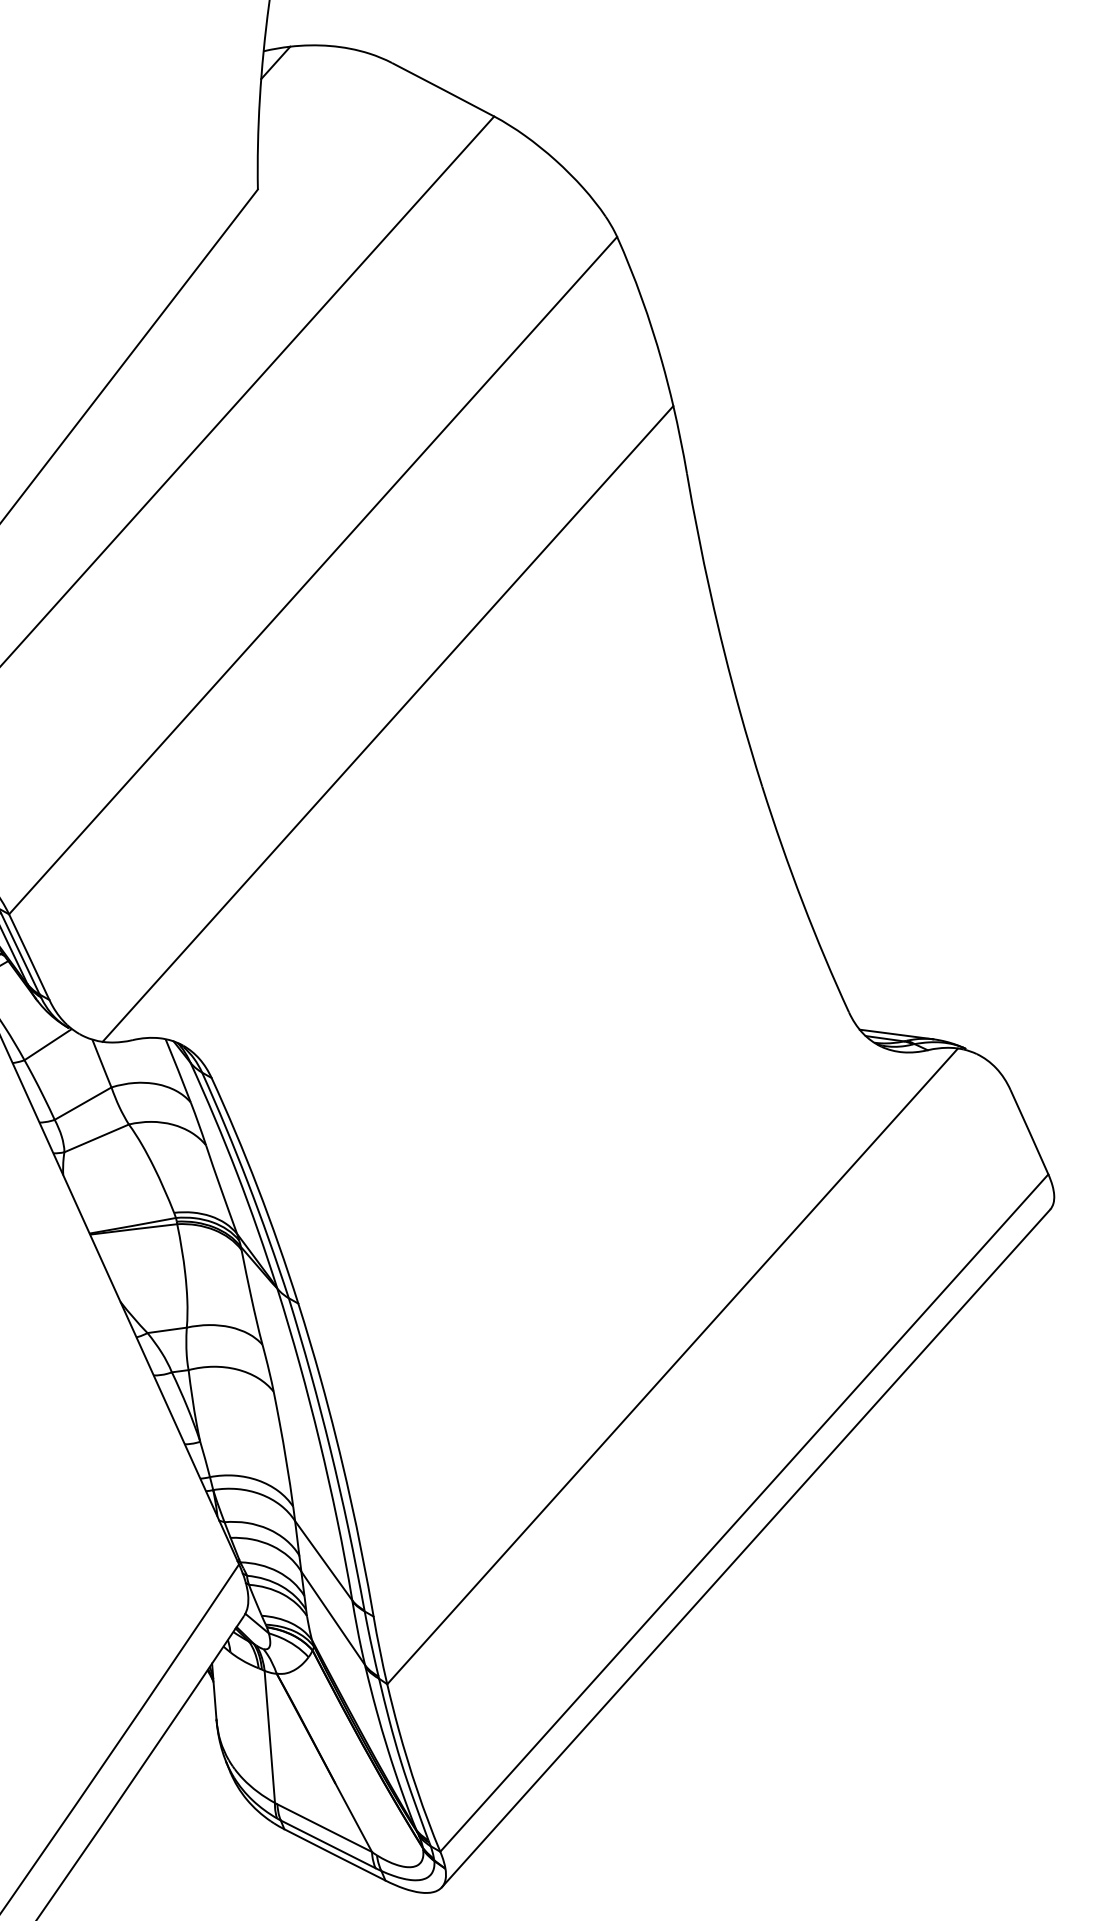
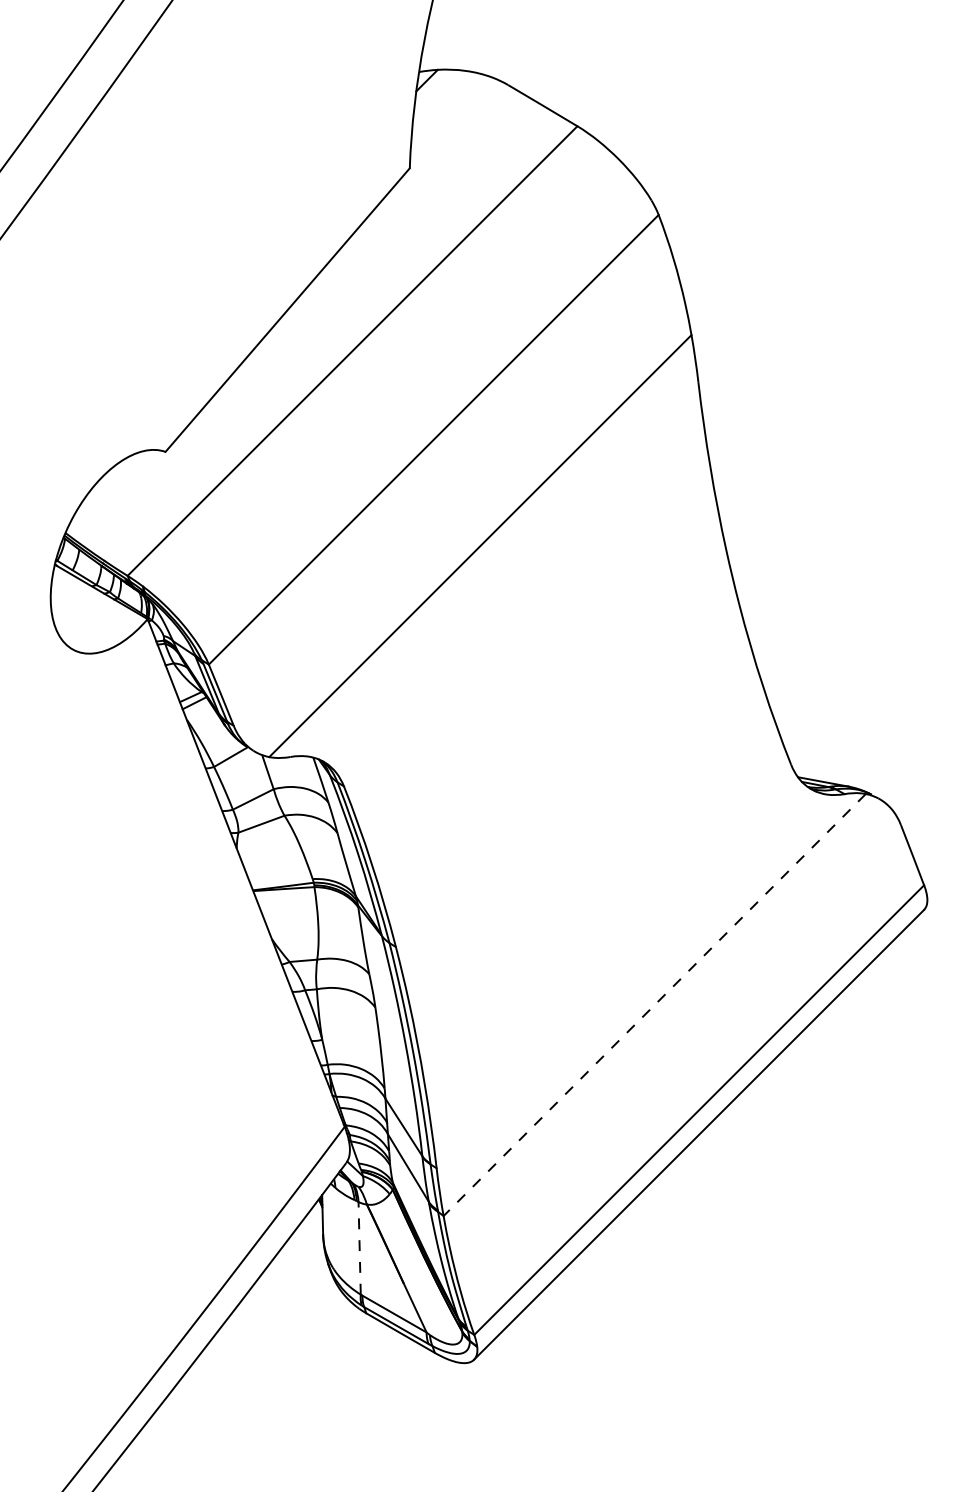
line: (672, 1367) -> (654, 1005), solid -> dashed
line: (269, 1735) -> (359, 1247), solid -> dashed

